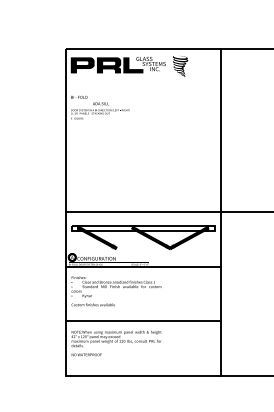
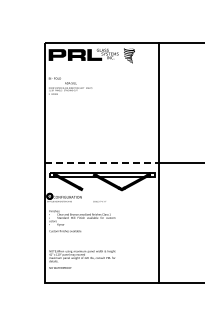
line: (143, 212) -> (102, 163), solid -> dashed
line: (142, 267) -> (101, 203), removed
line: (142, 321) -> (101, 243), removed

